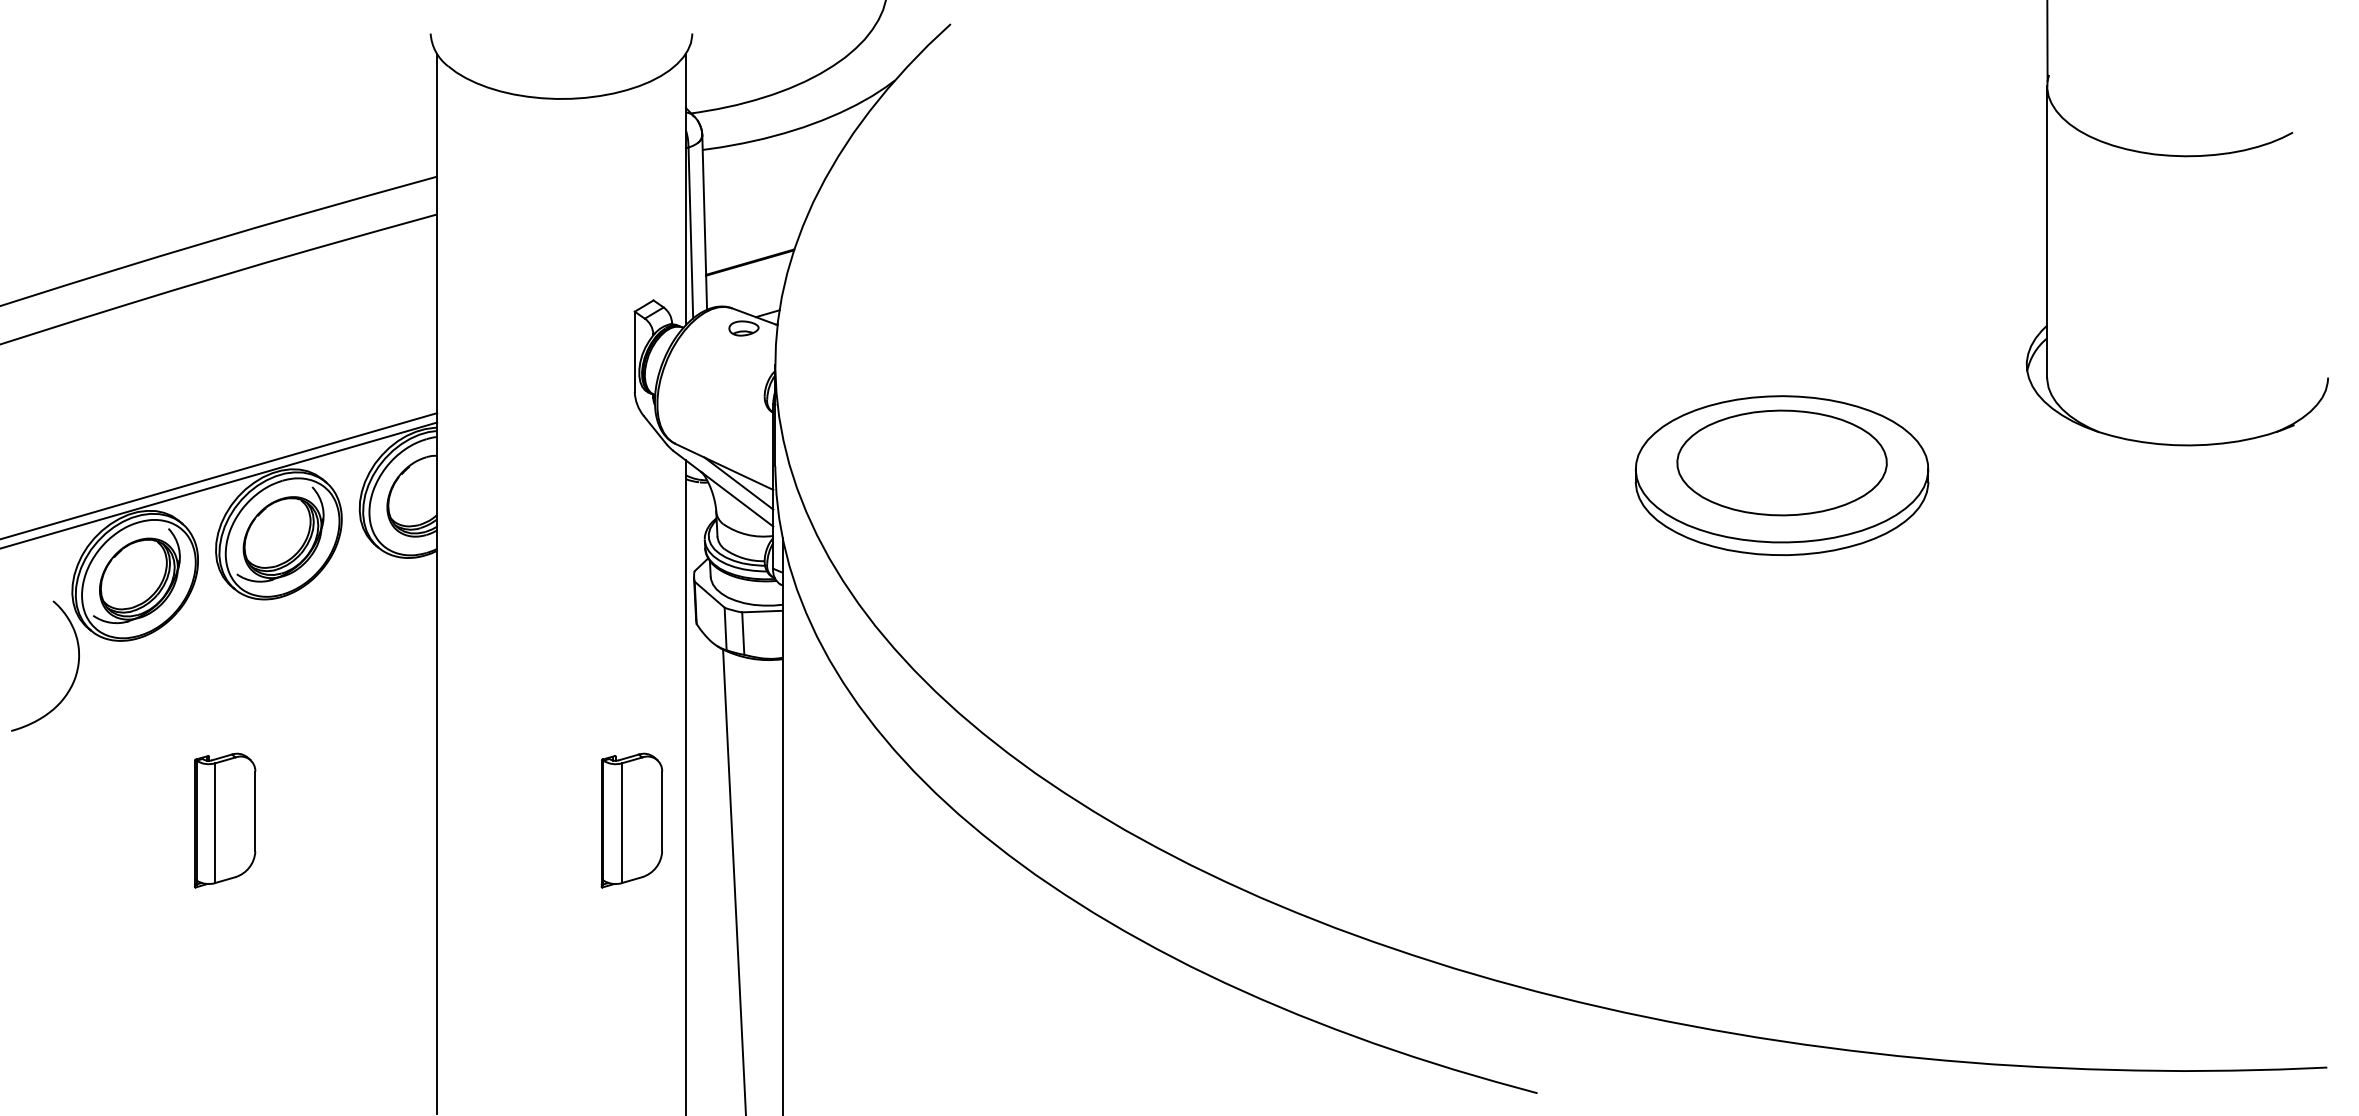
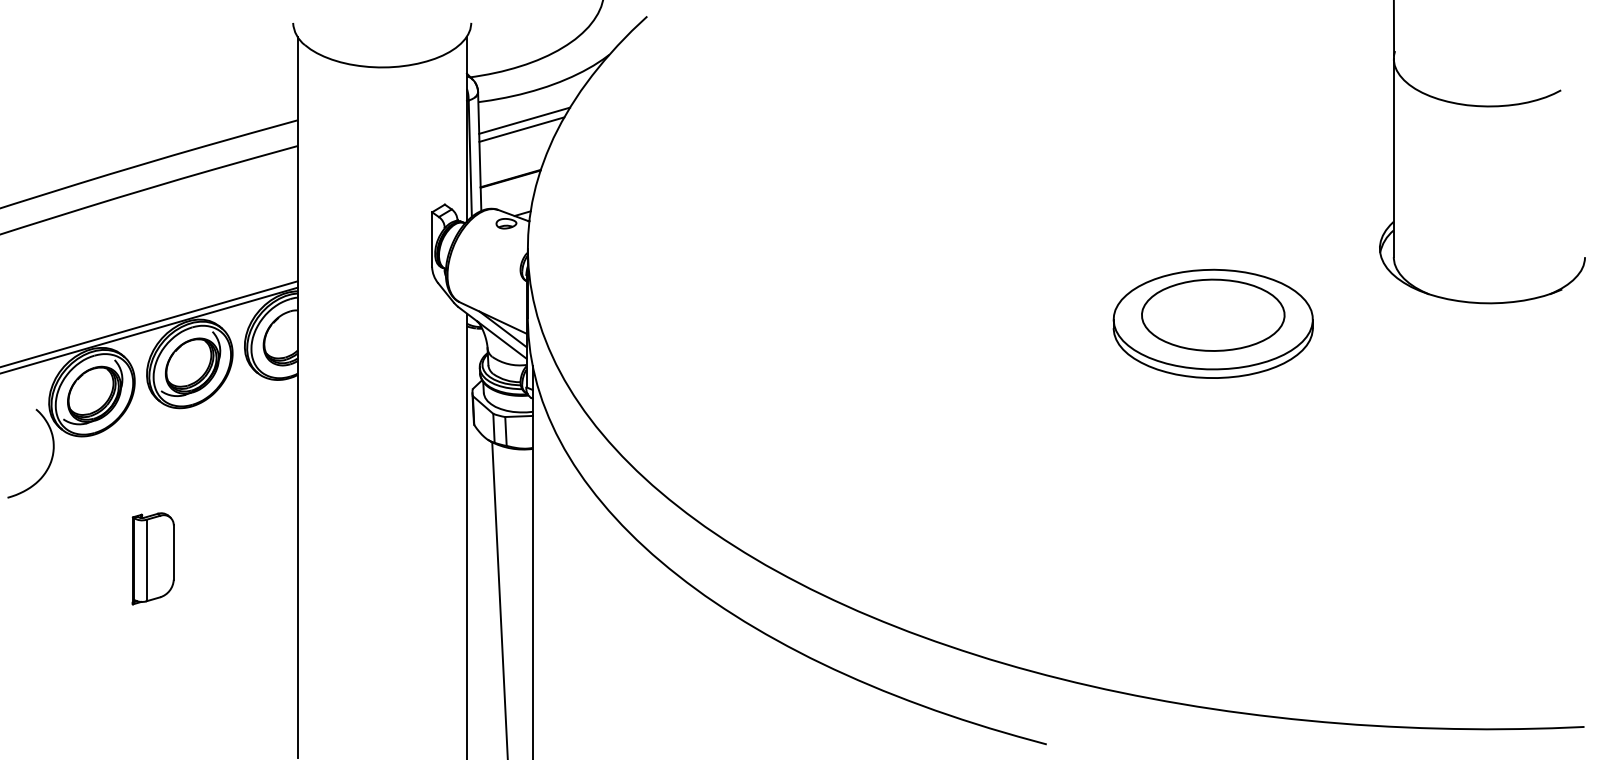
line: (770, 176) -> (524, 120), added
line: (766, 190) -> (521, 129), added
part: (630, 820) -> (429, 558), removed

